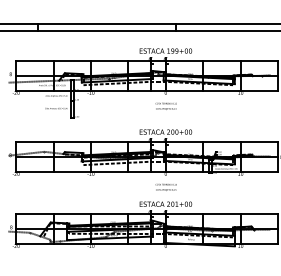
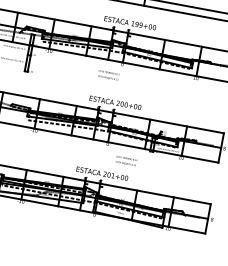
text: (165, 105) -> (108, 74), moved
text: (165, 186) -> (125, 160), moved

